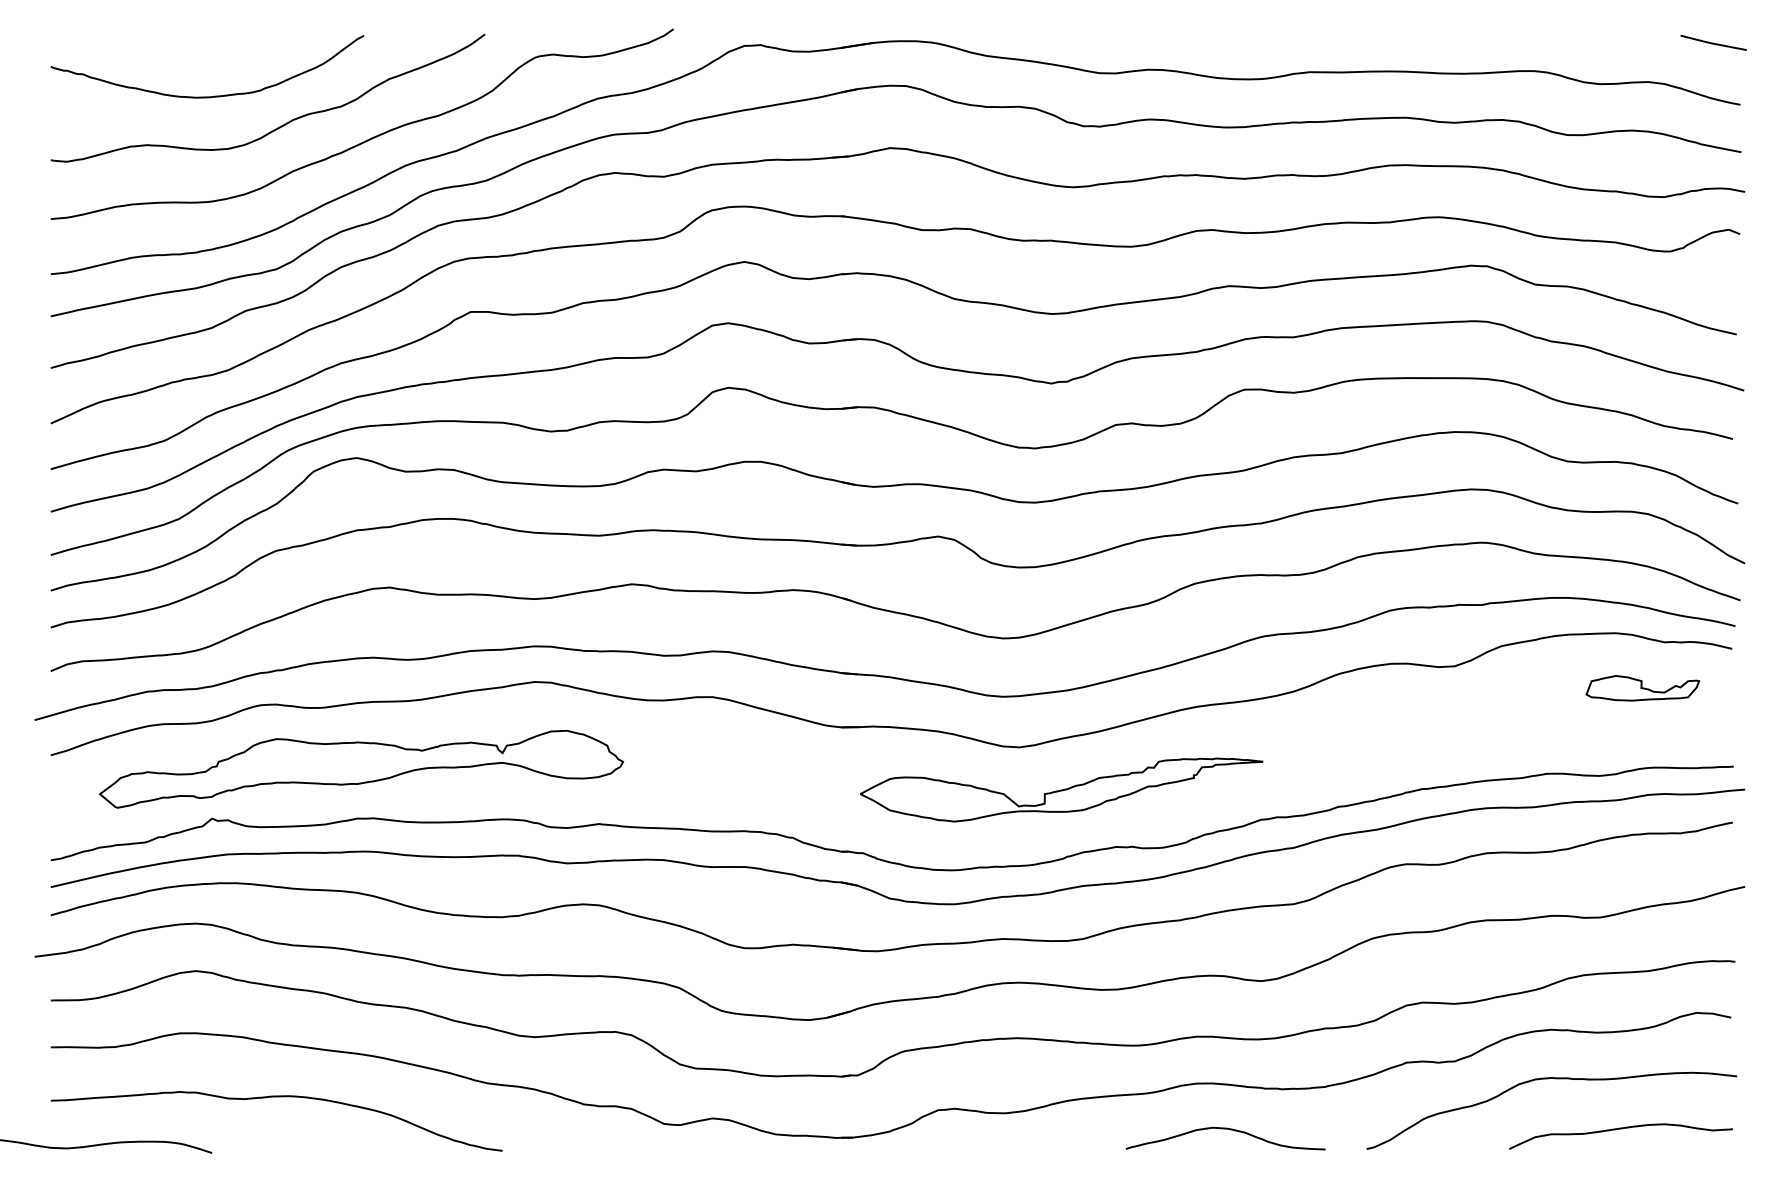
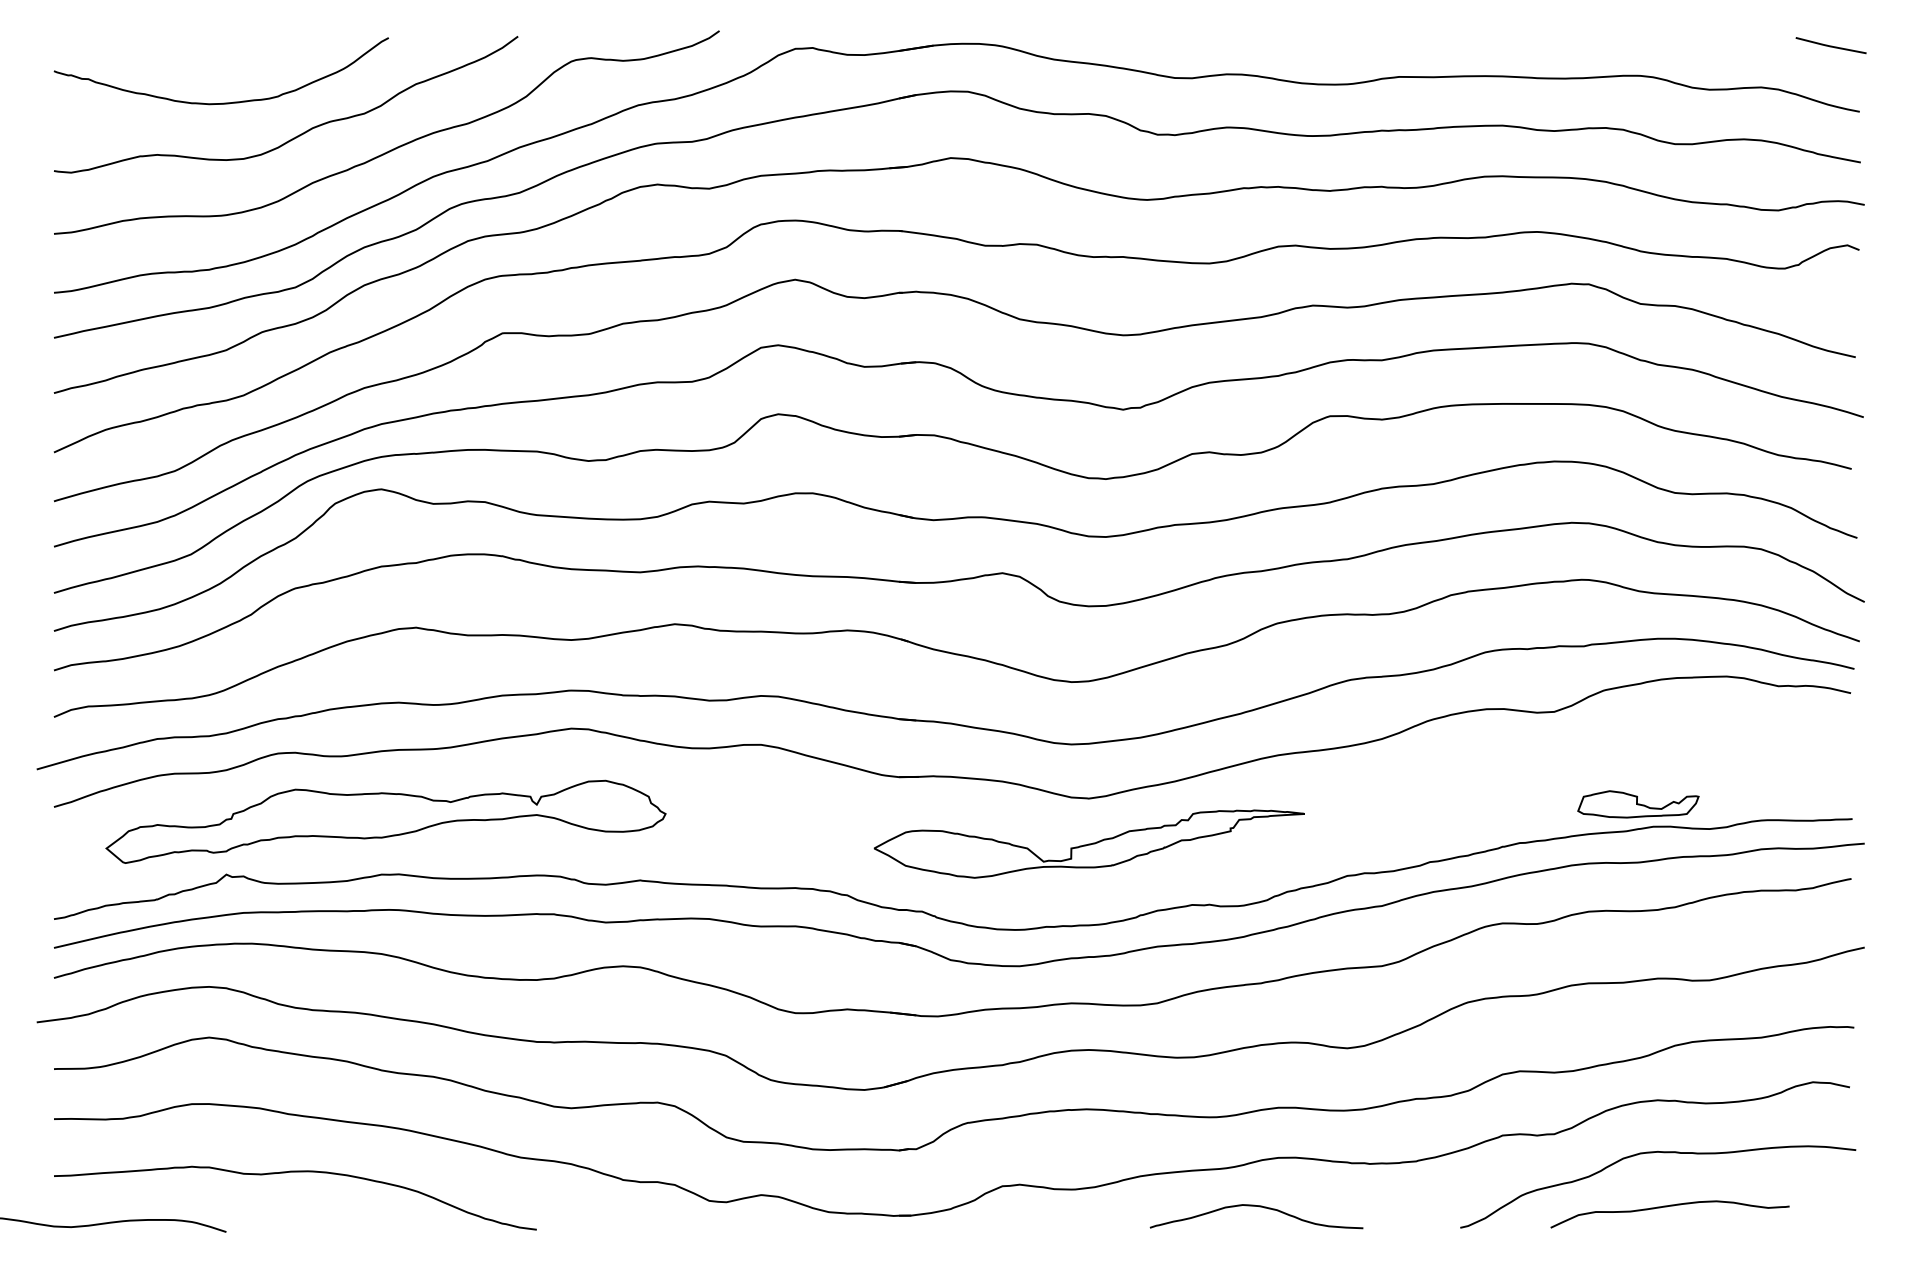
part: (1642, 688) -> (1638, 804), moved
part: (1060, 789) -> (1088, 843), moved
curve: (1228, 1130) -> (1259, 1207), moved
curve: (1618, 1130) -> (1667, 1207), moved

